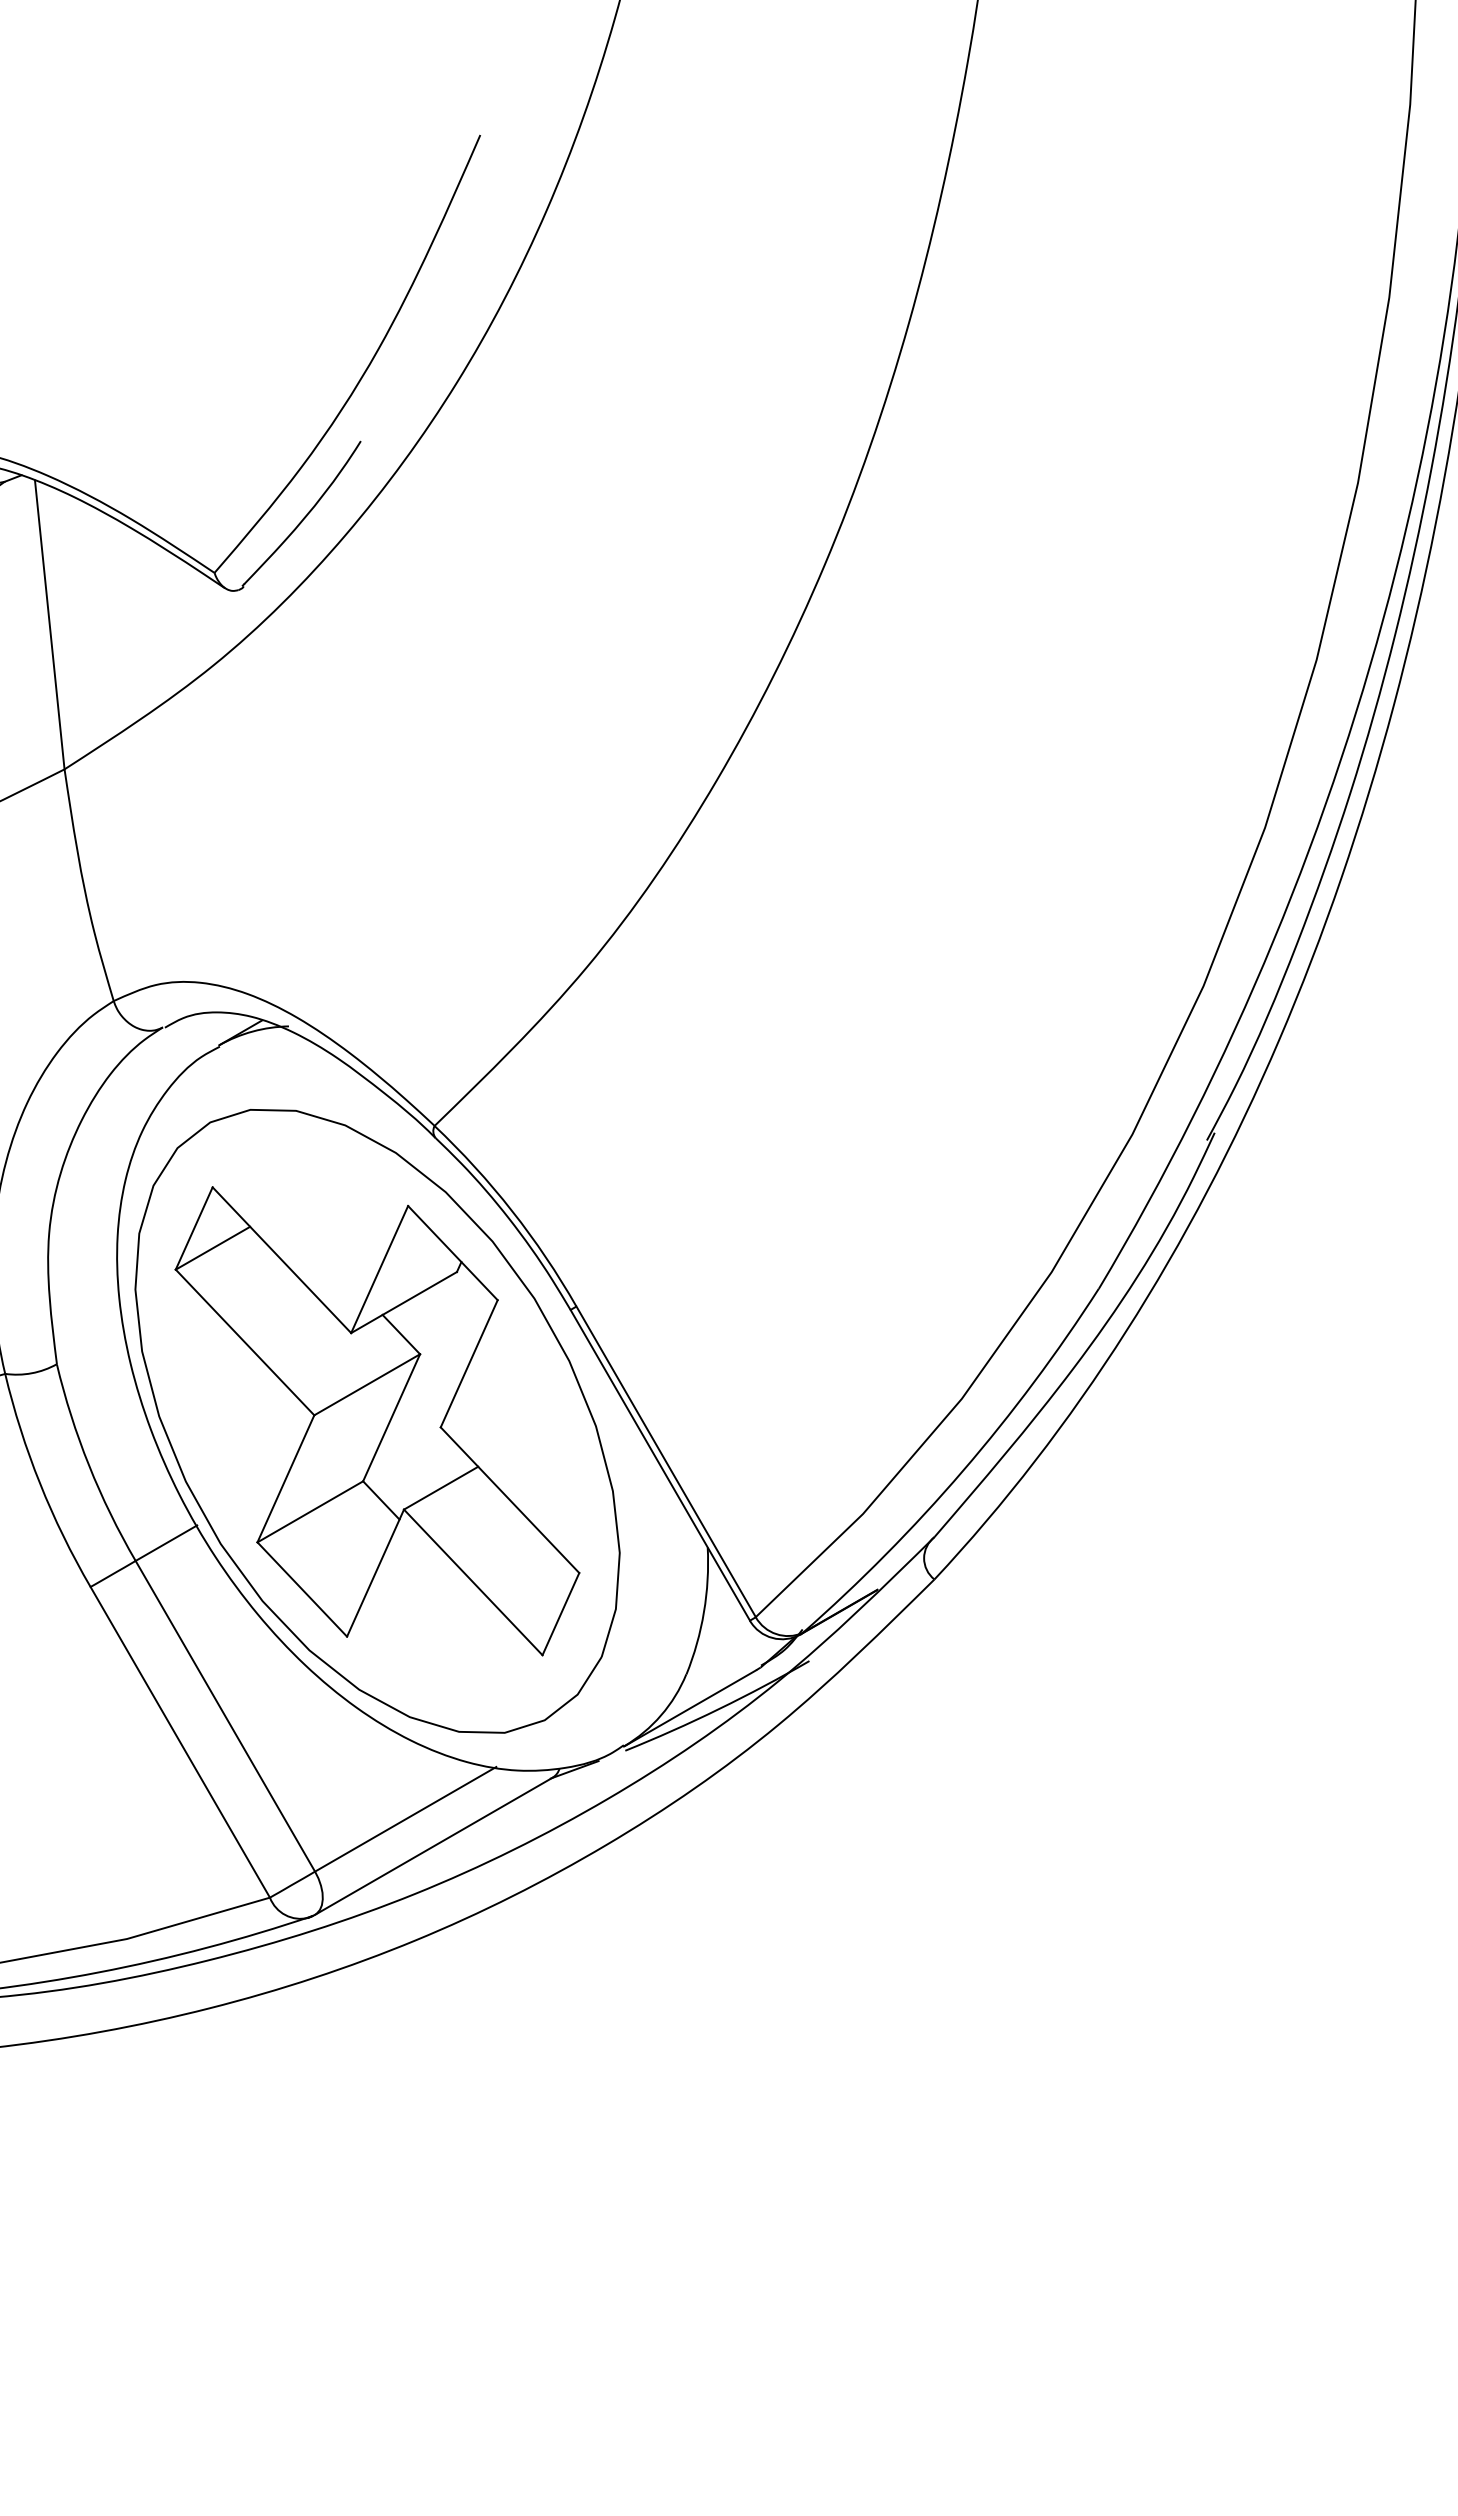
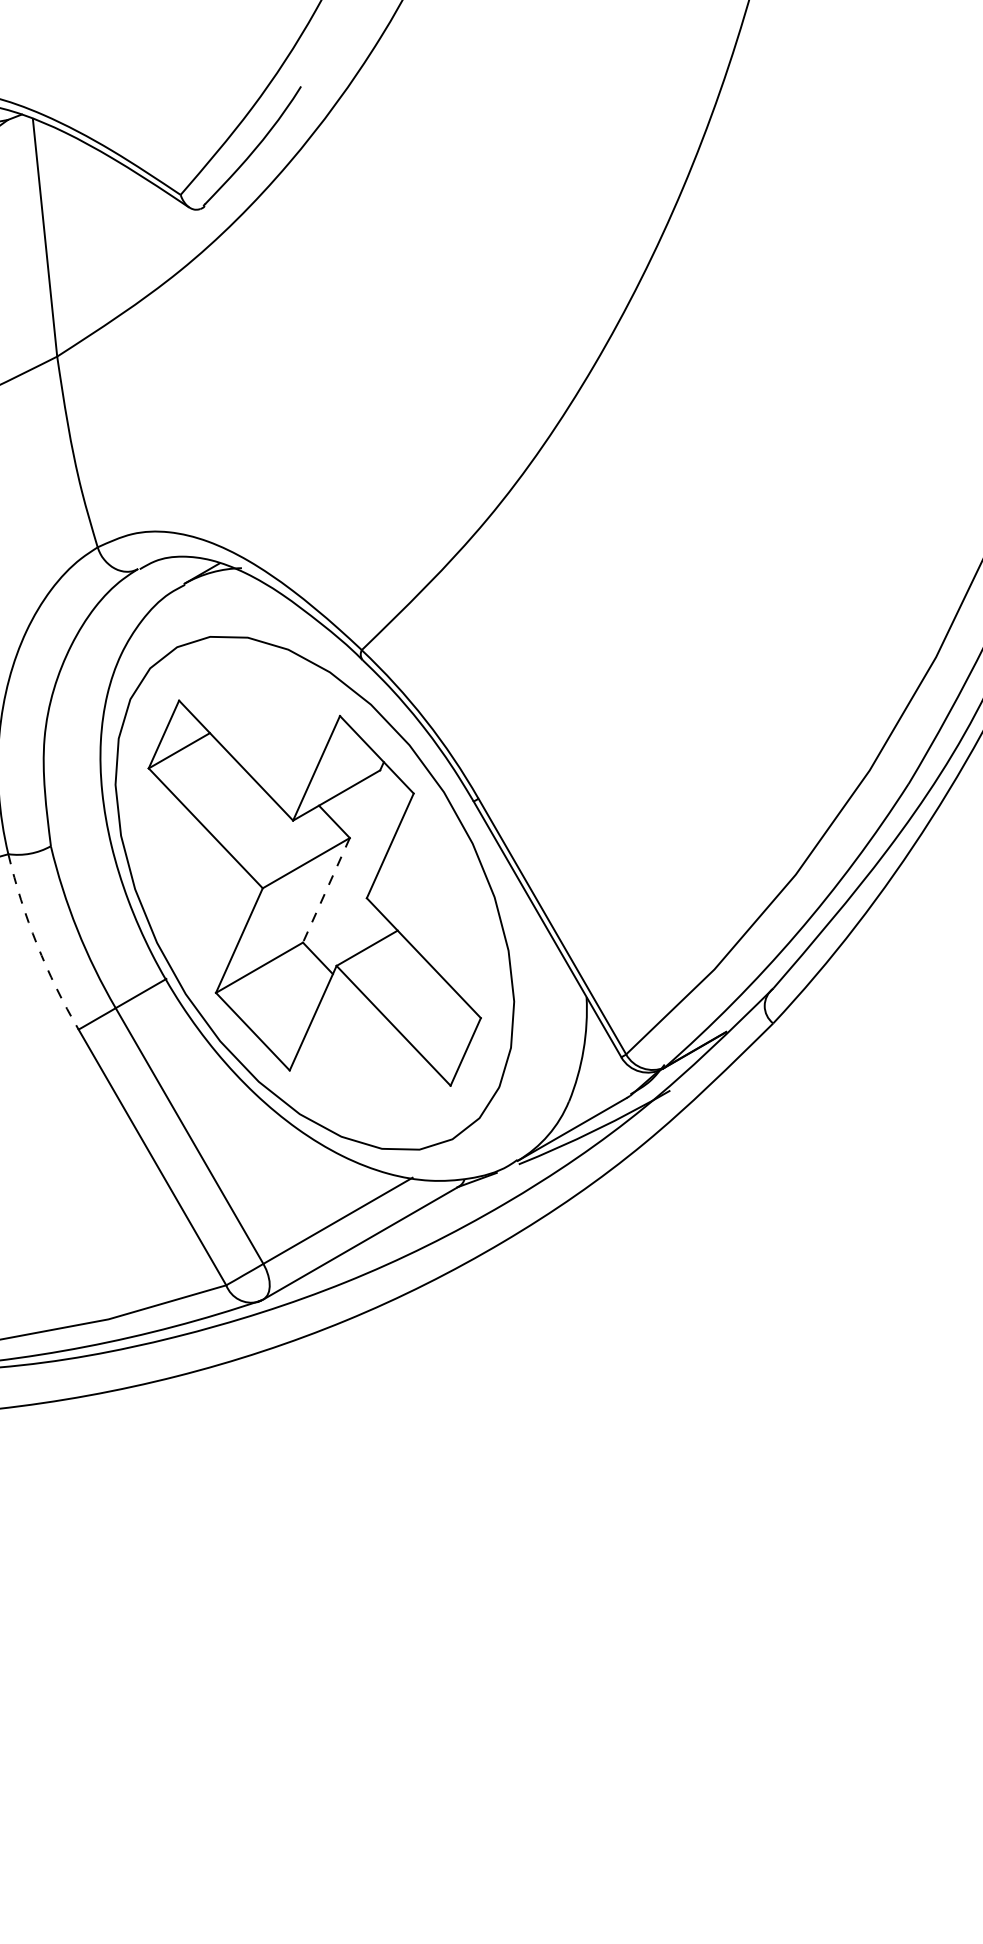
line: (391, 1417) -> (326, 890), solid -> dashed
arc: (40, 1483) -> (37, 944), solid -> dashed

